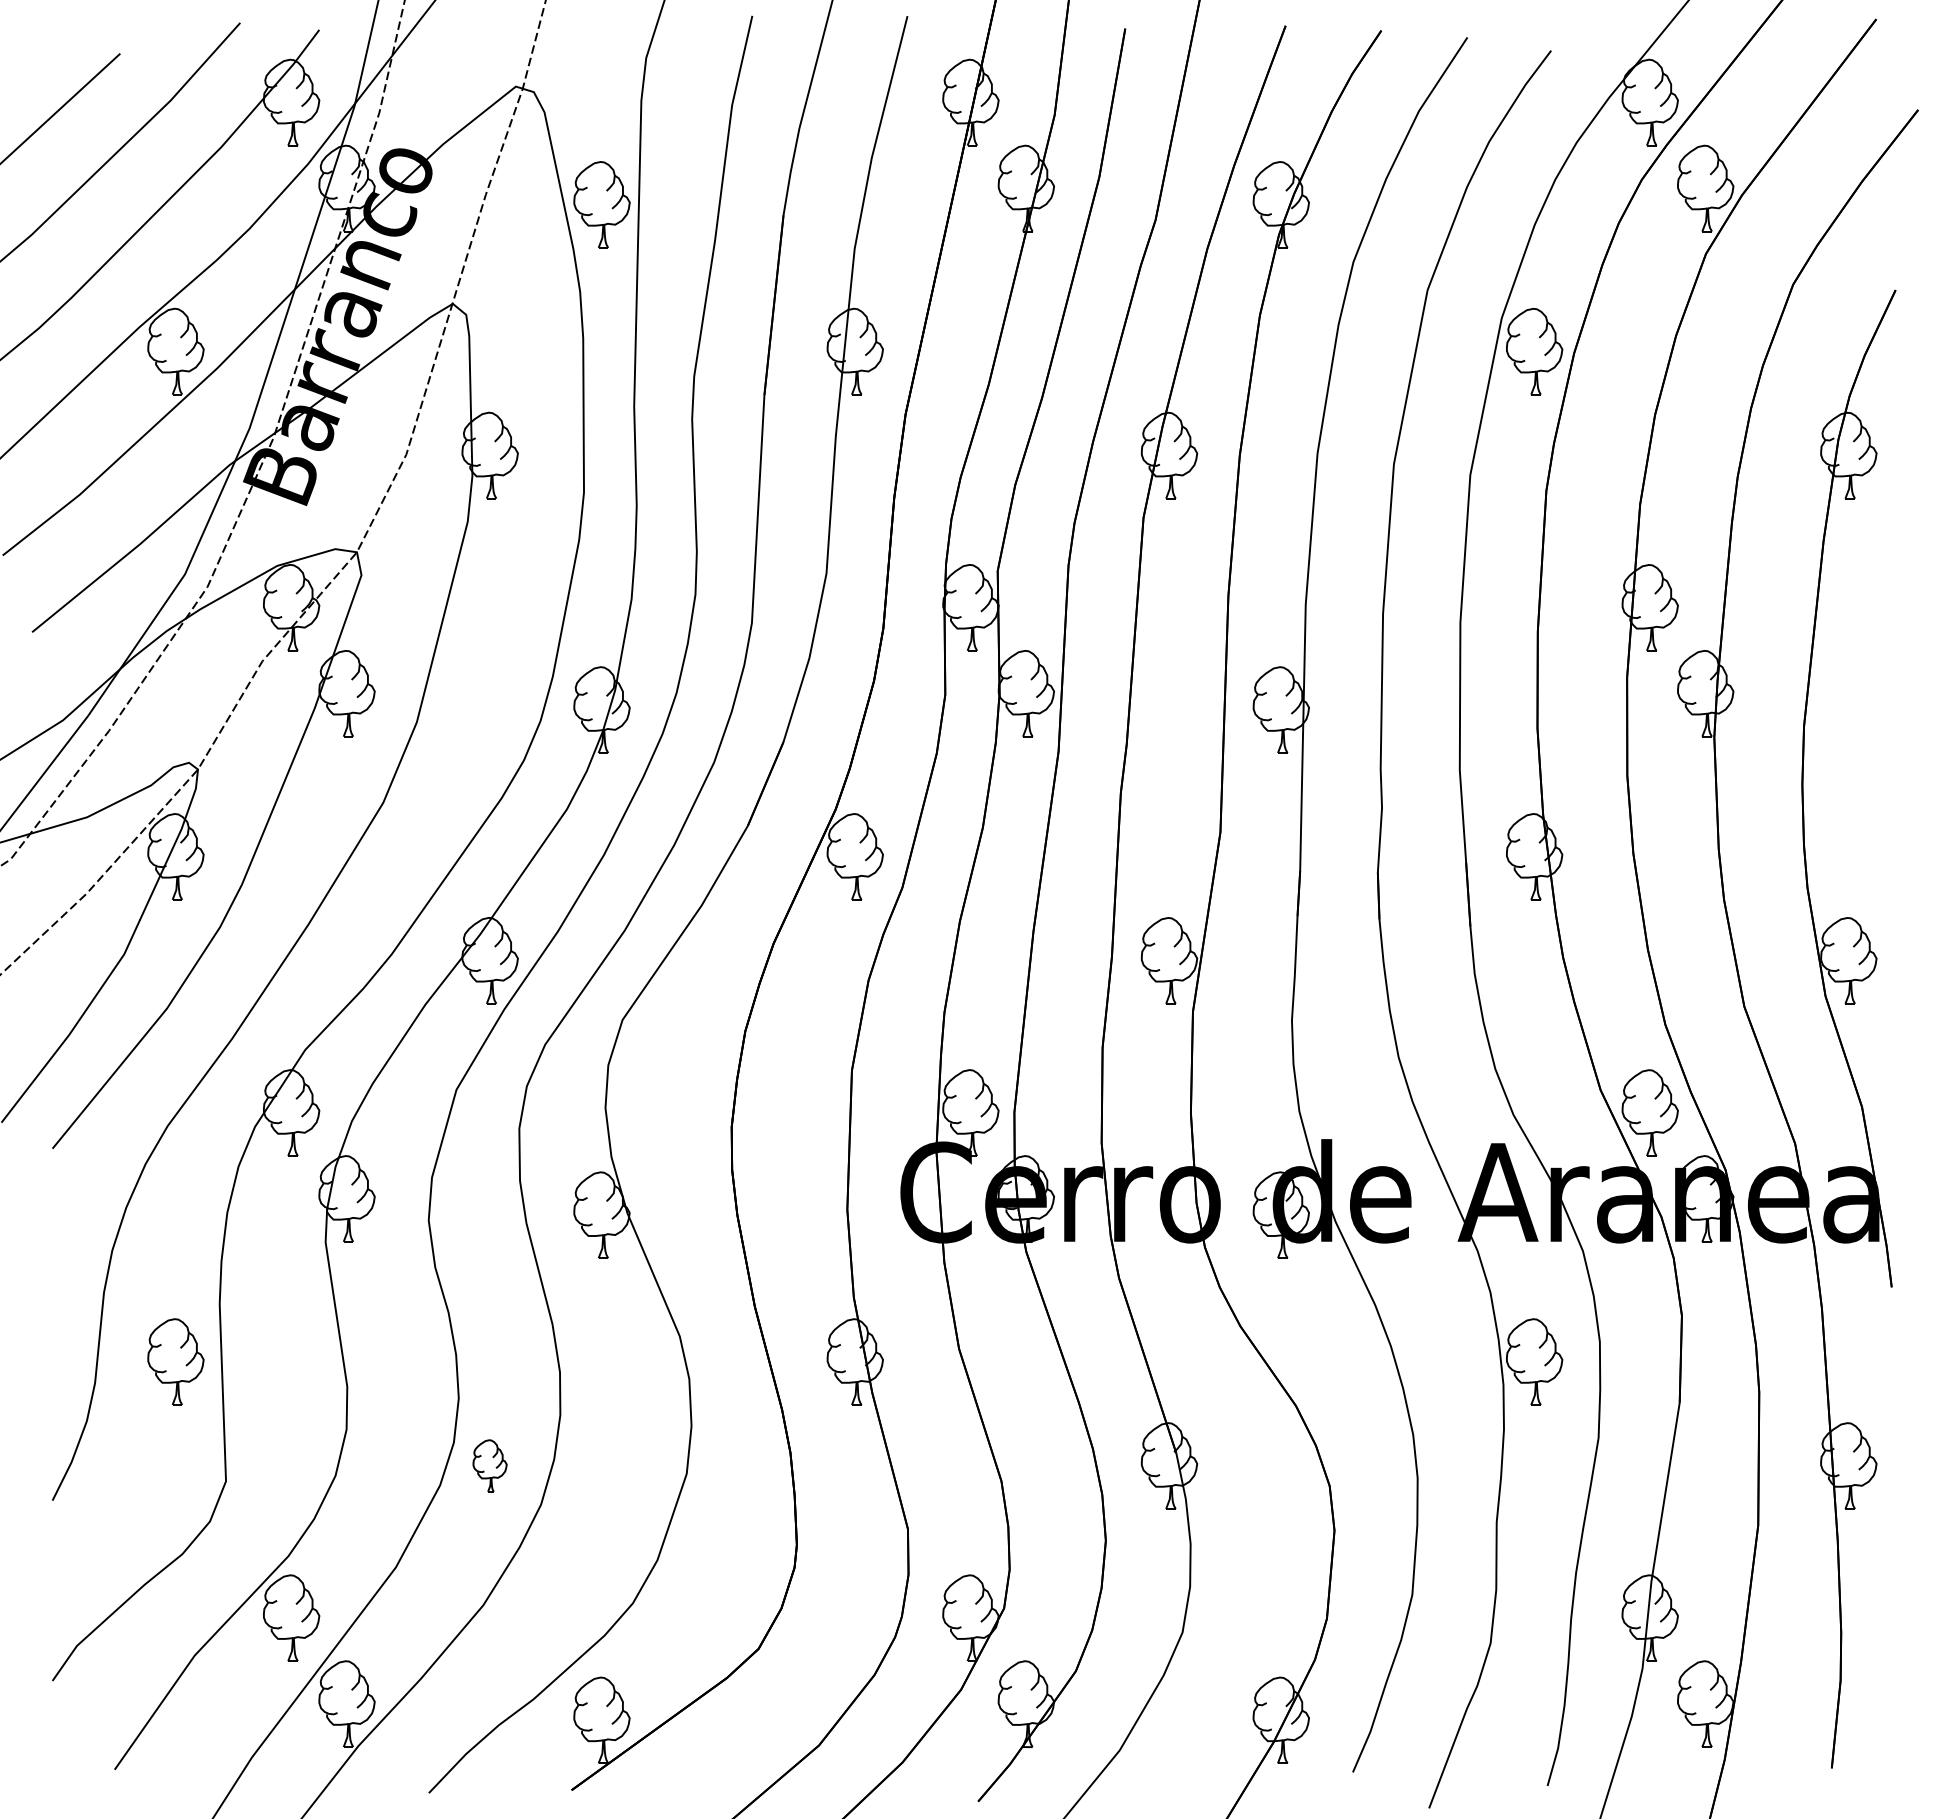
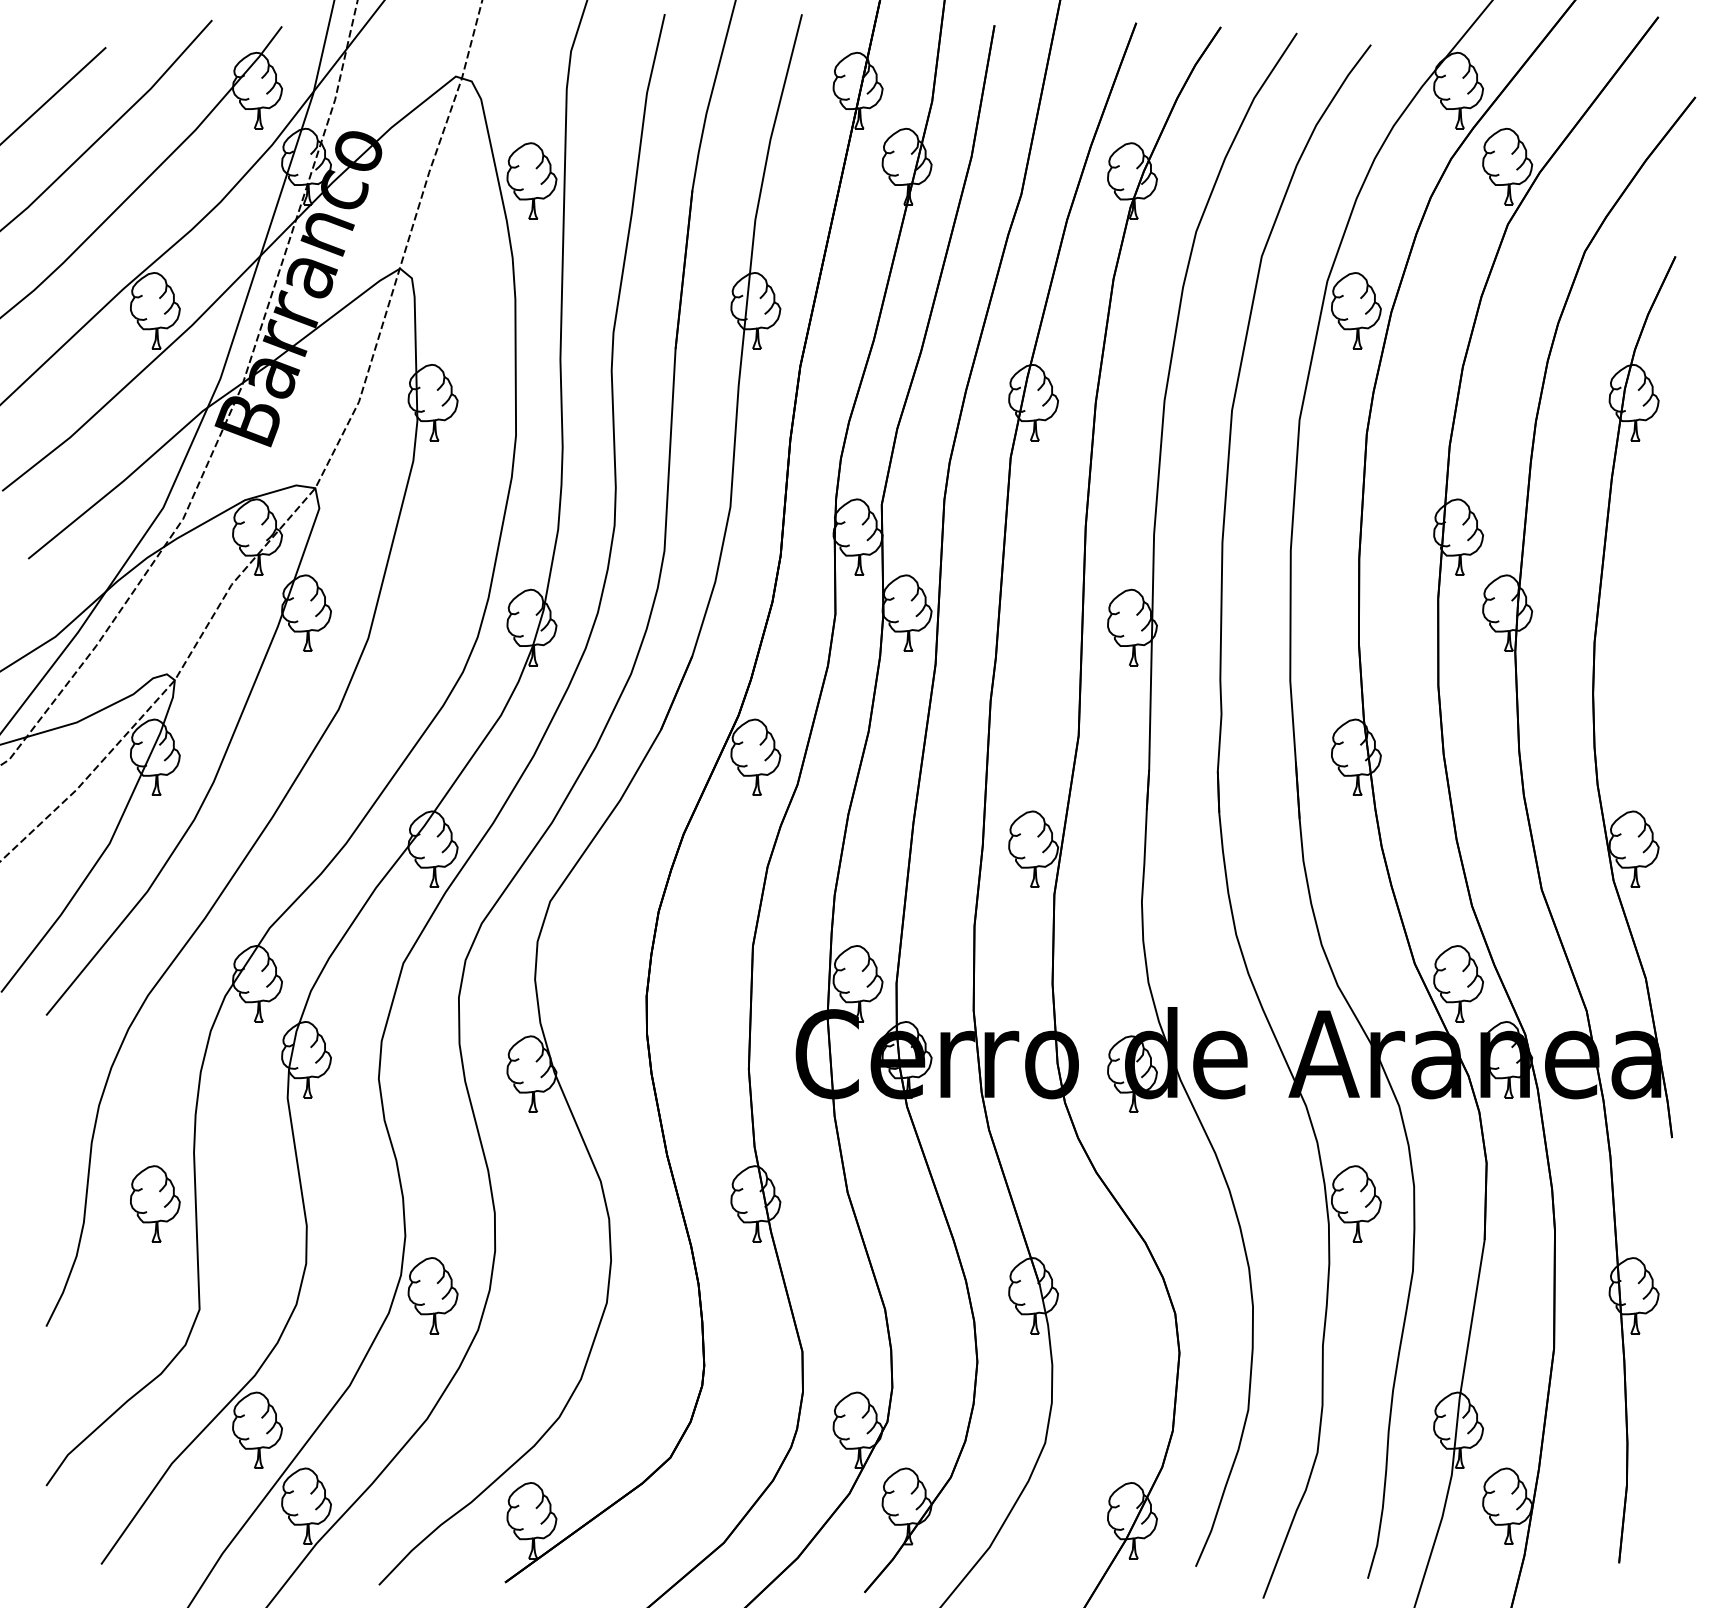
part: (489, 1465) -> (432, 1295), size x1.67

